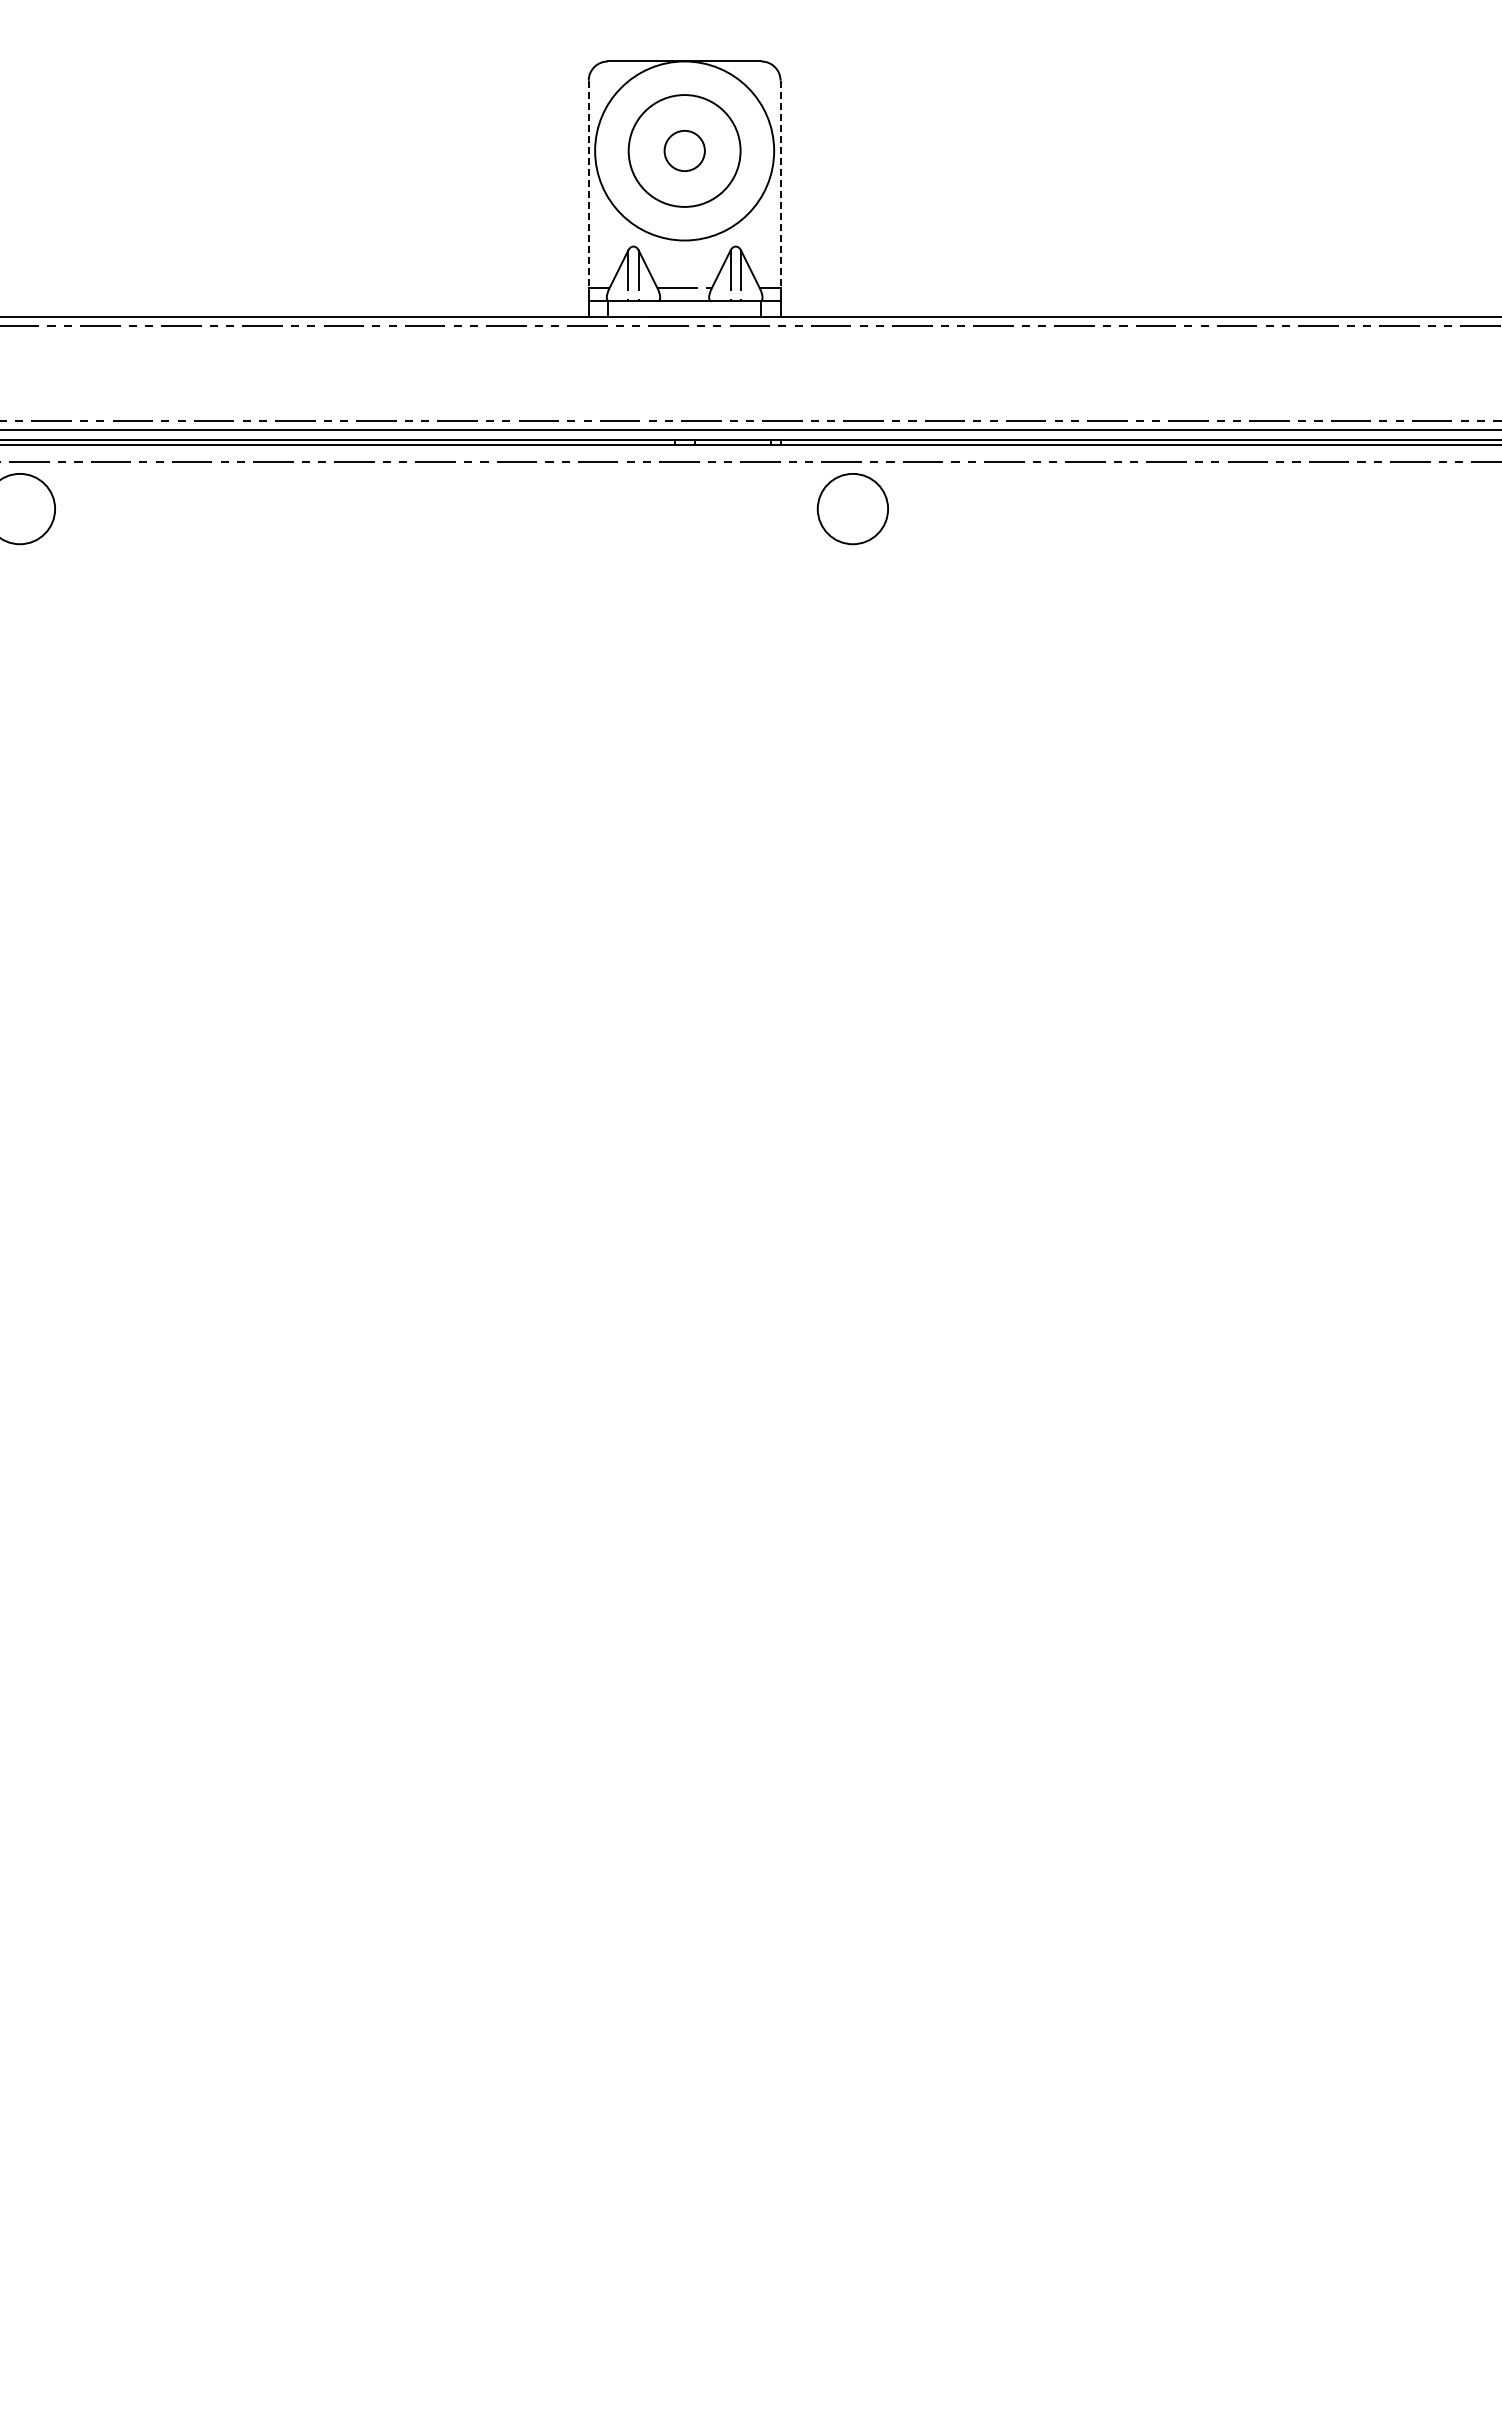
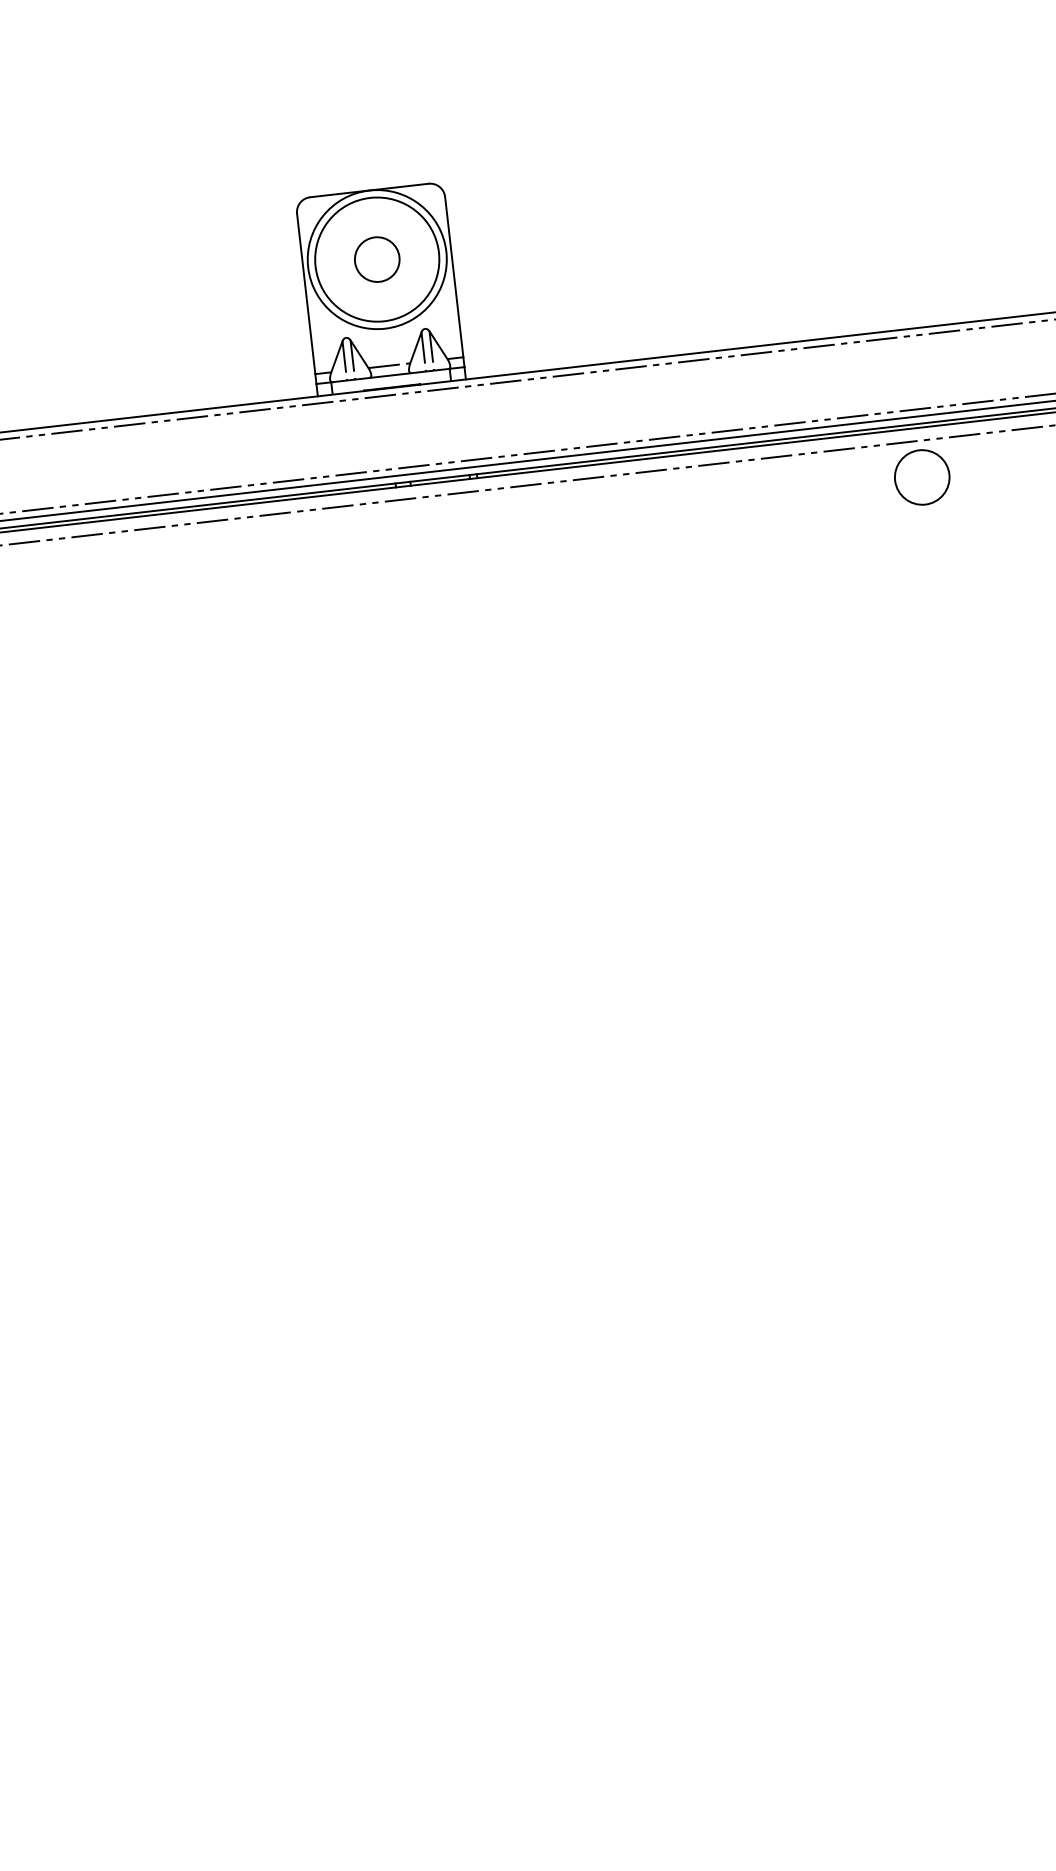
circle: (684, 150) -> (377, 259), size x1.43
circle: (684, 150) -> (377, 259), size x1.43
line: (588, 184) -> (306, 293), dashed -> solid
line: (780, 184) -> (454, 277), dashed -> solid
circle: (852, 509) -> (921, 477), moved

